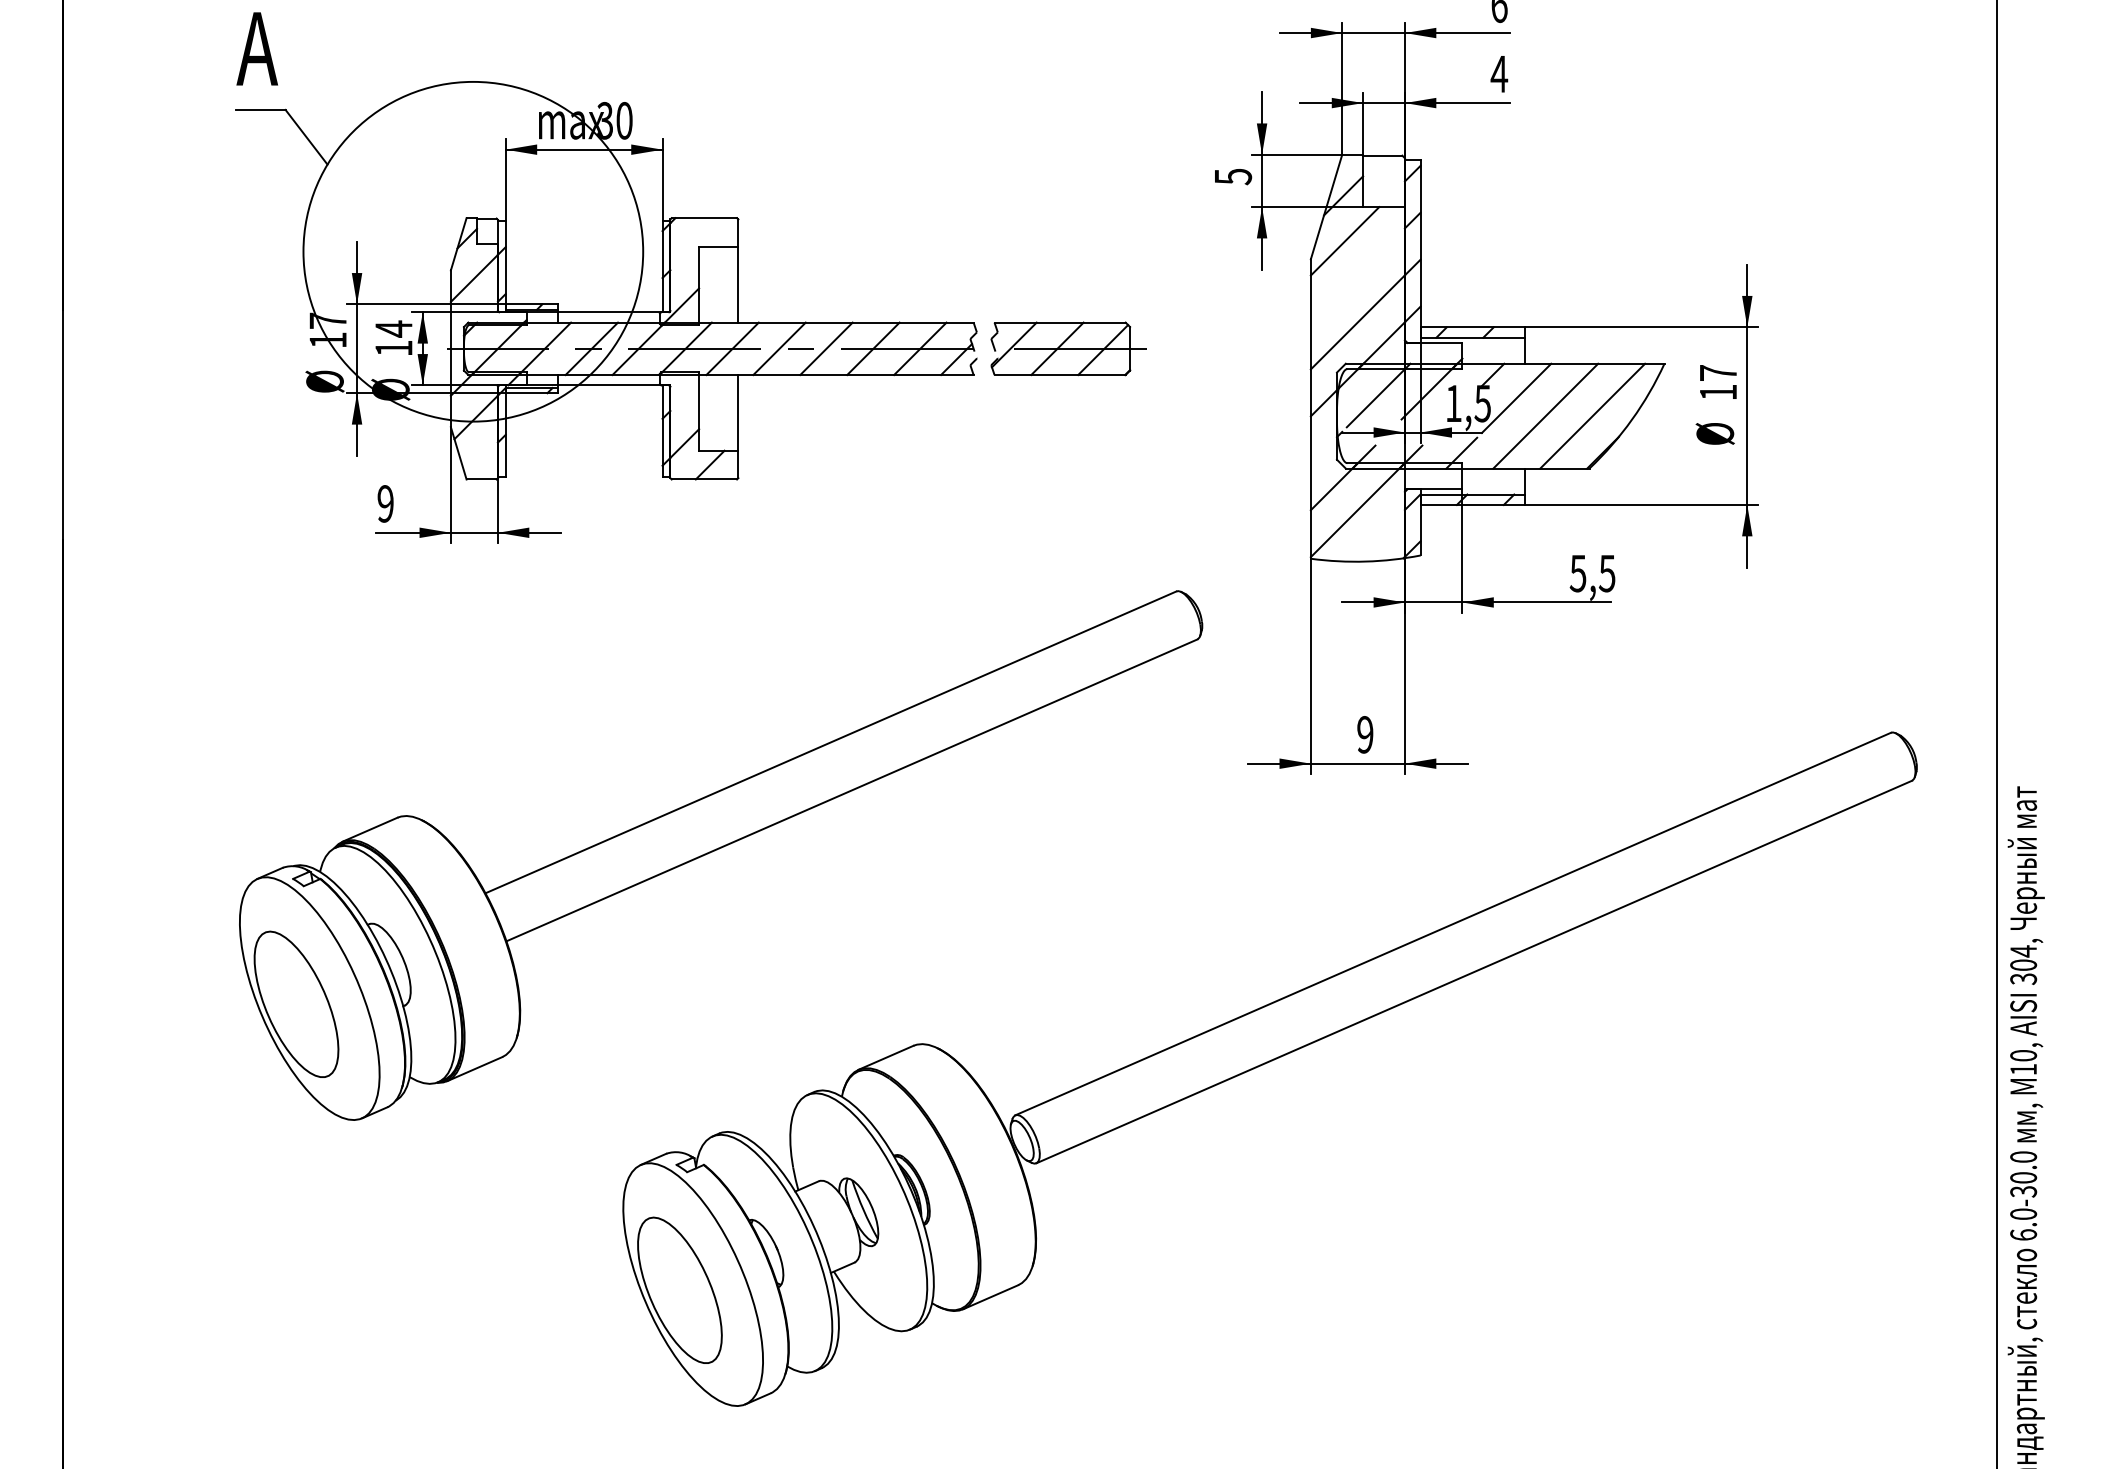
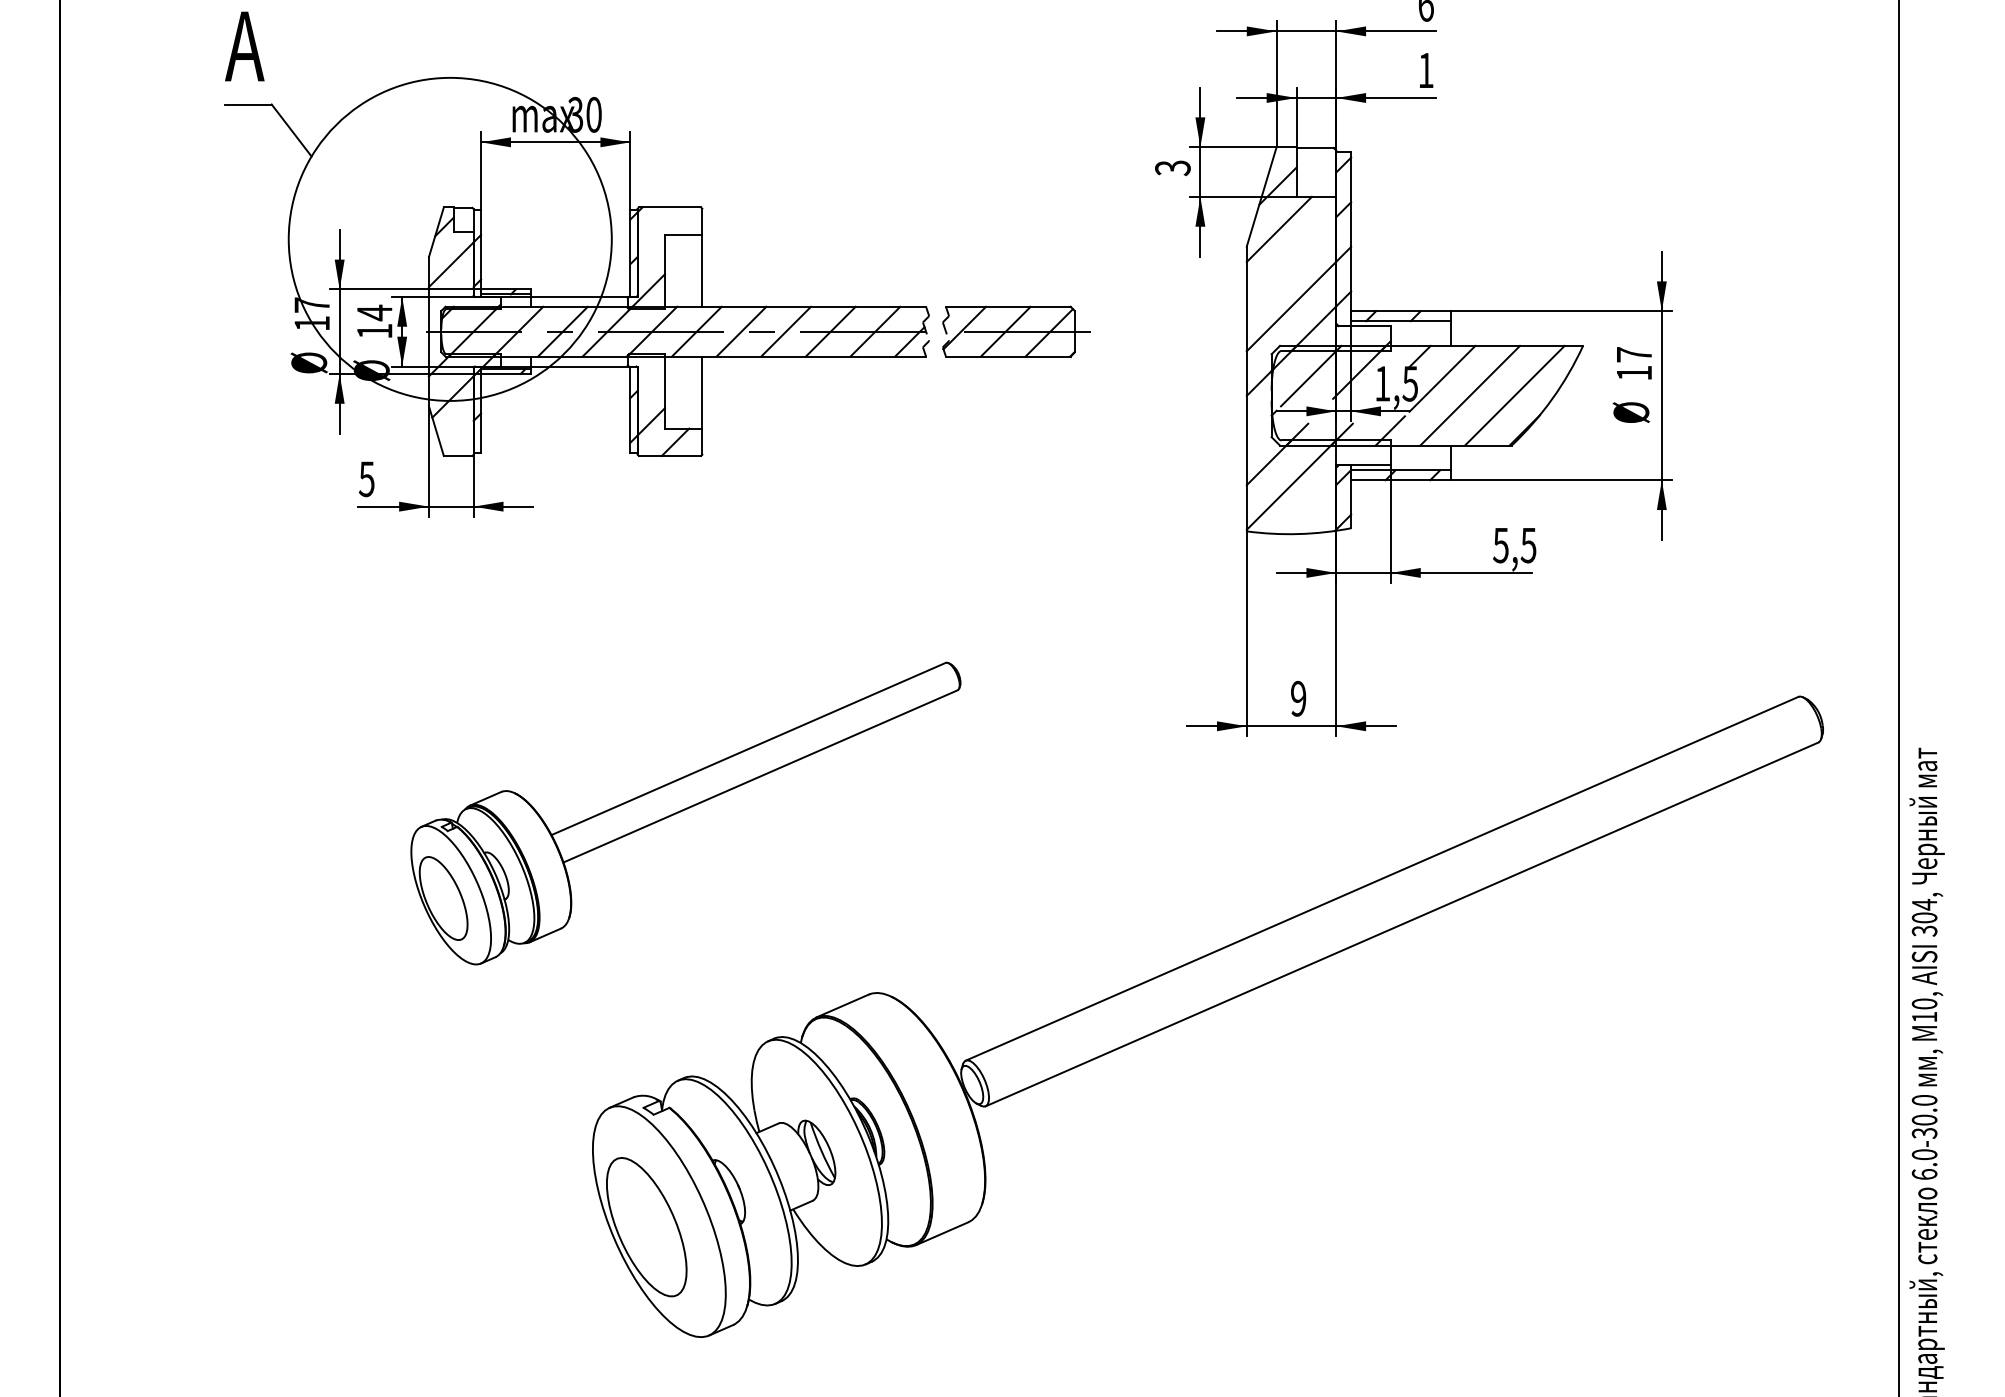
text: (1498, 74) -> (1425, 70), 4 -> 1
text: (1232, 176) -> (1172, 167), 5 -> 3
text: (385, 504) -> (366, 479), 9 -> 5
part: (720, 855) -> (685, 813), size x0.6

